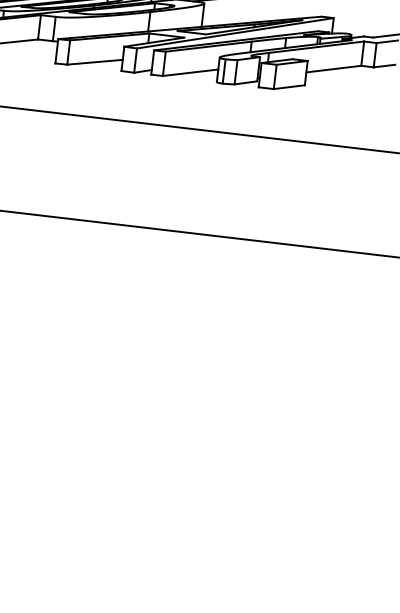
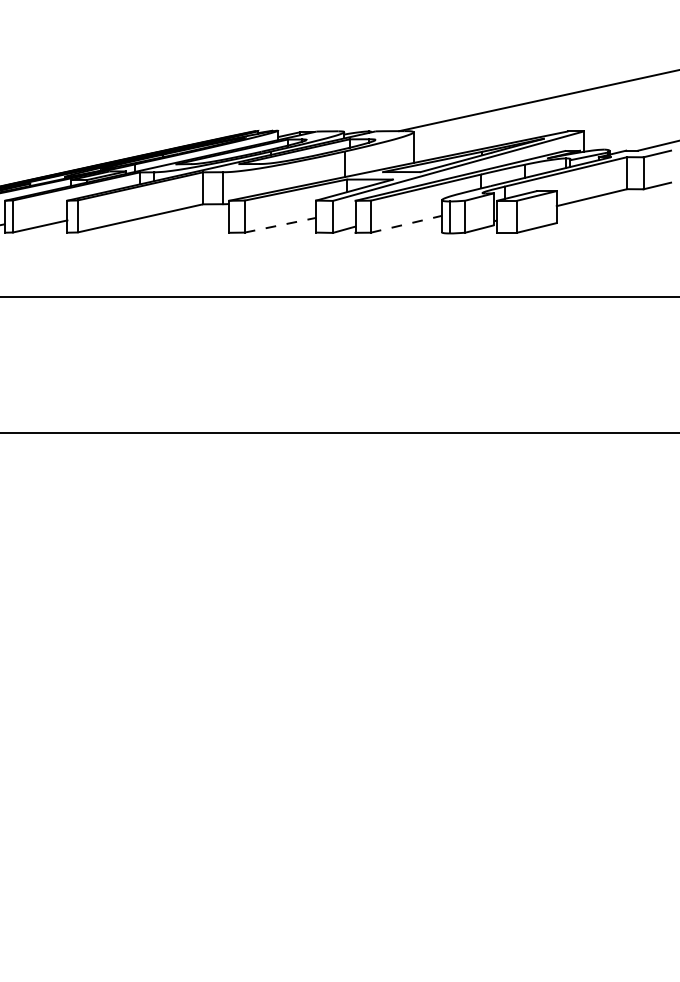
line: (95, 62) -> (281, 225), solid -> dashed
line: (190, 72) -> (406, 224), solid -> dashed

